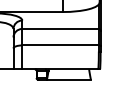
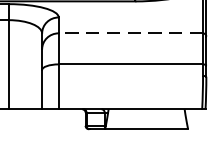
line: (60, 28) -> (130, 32), solid -> dashed

